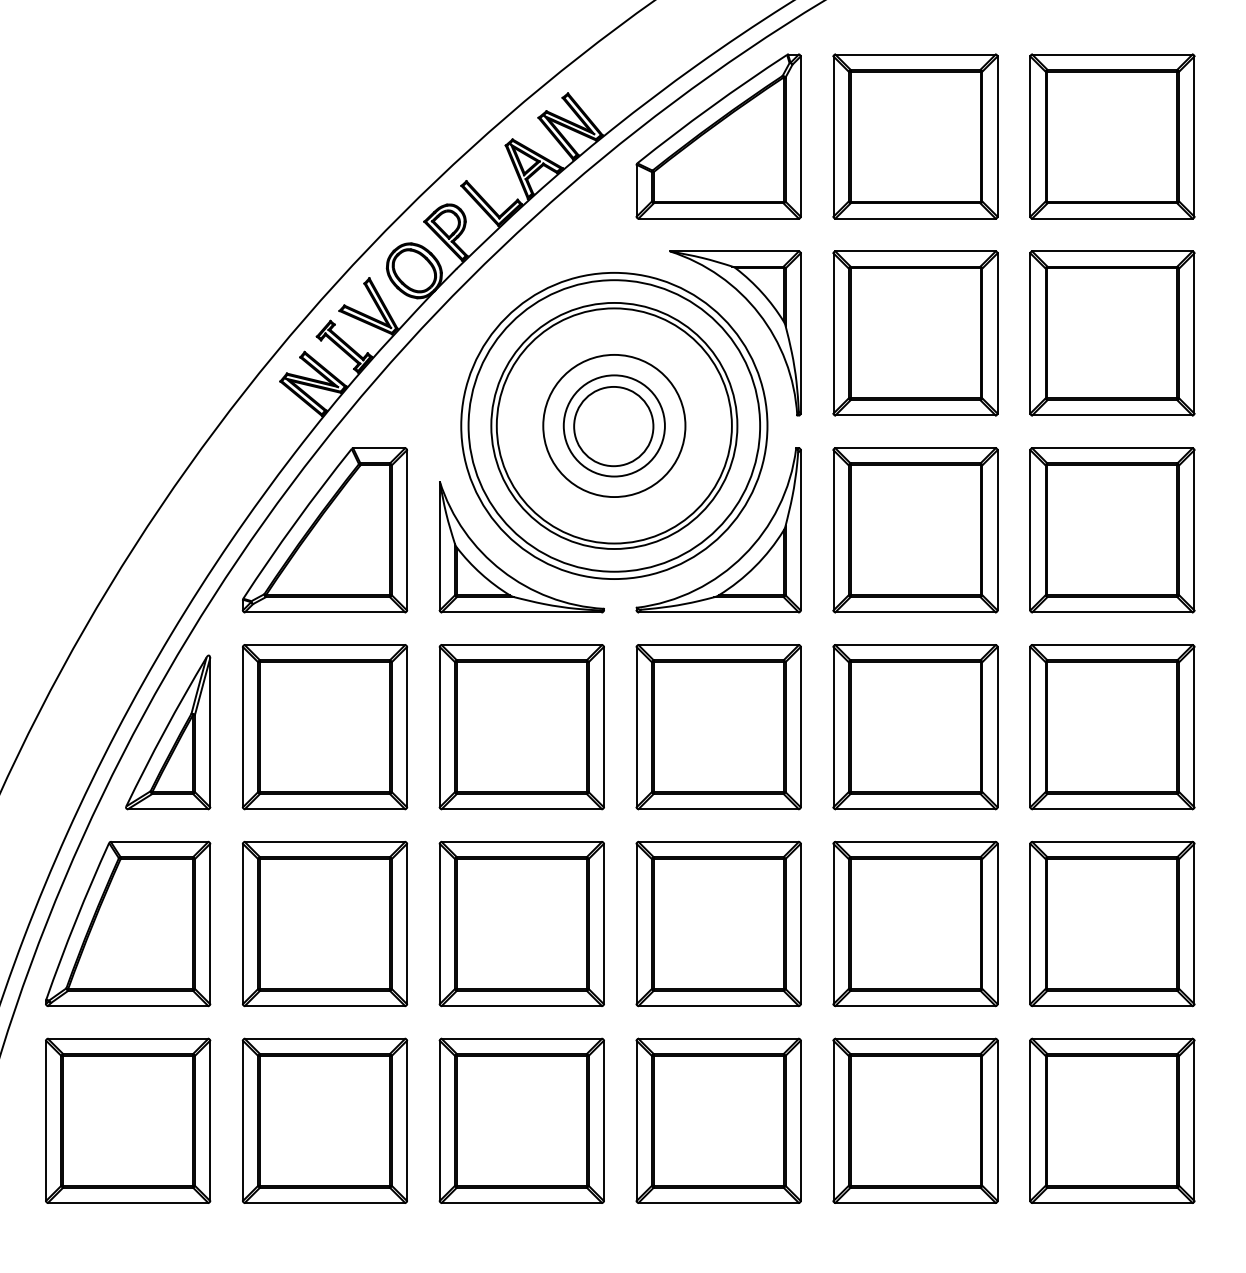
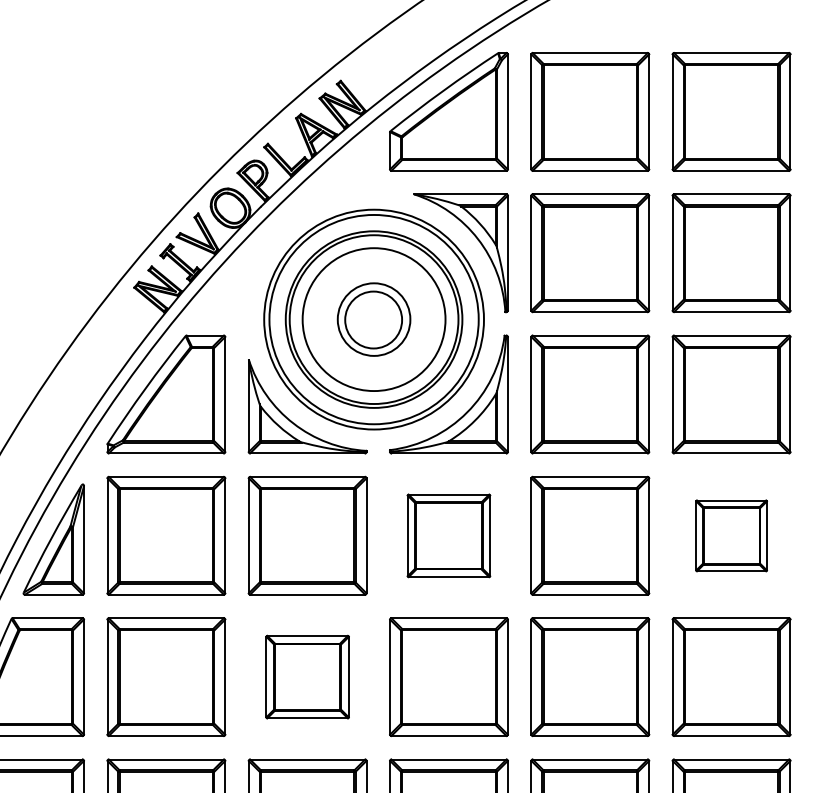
circle: (614, 425) -> (374, 319), size x1.4
part: (718, 727) -> (448, 536), size x0.7
part: (1112, 727) -> (731, 536), size x0.6
part: (521, 923) -> (307, 676), size x0.7

